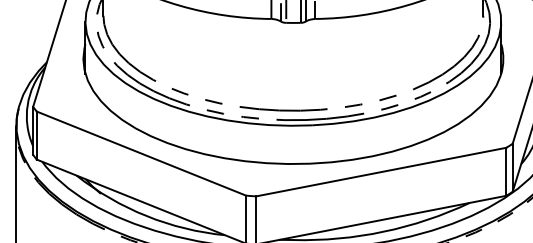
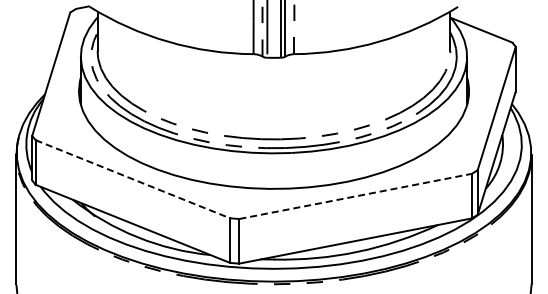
line: (141, 153) -> (132, 179), solid -> dashed
line: (382, 172) -> (356, 196), solid -> dashed

